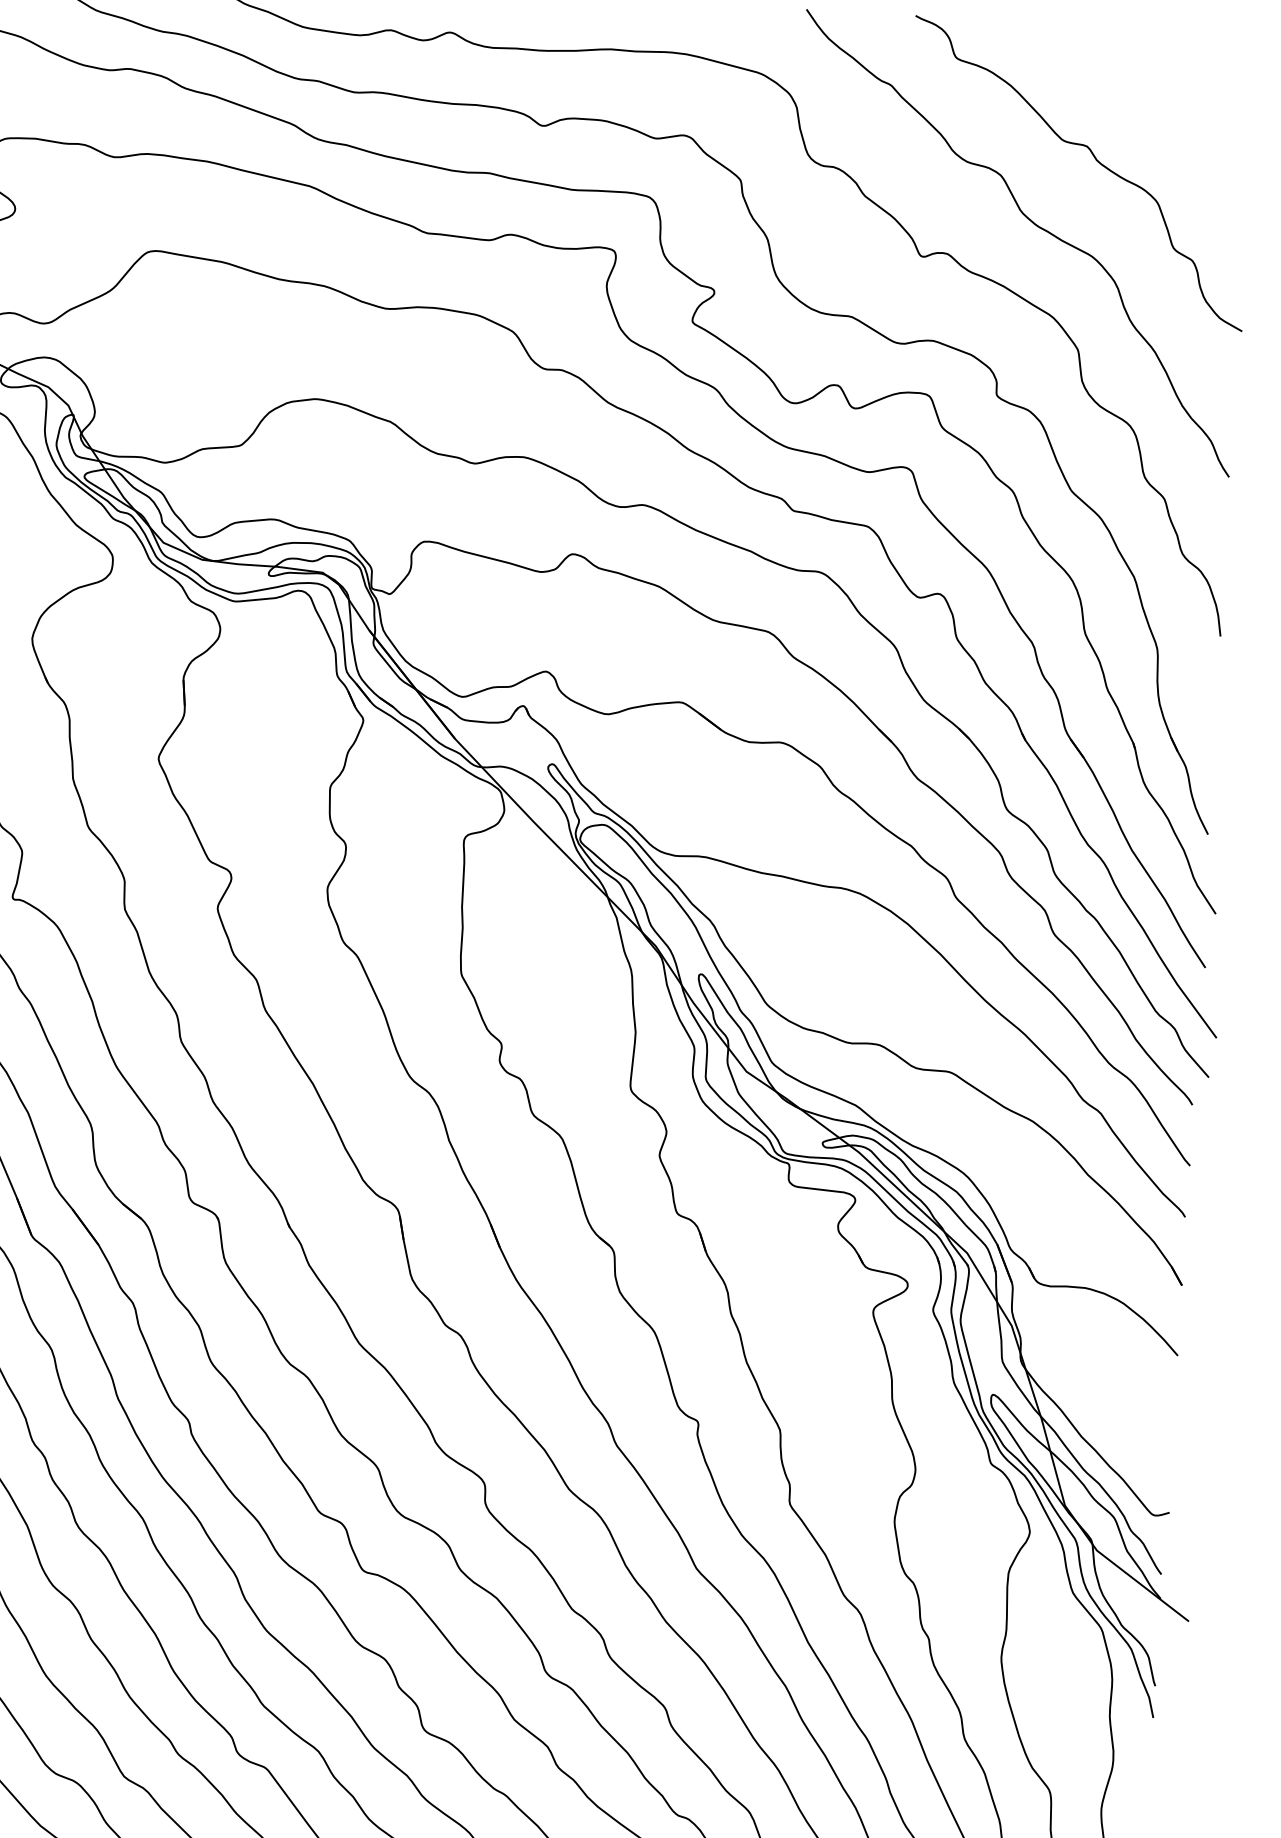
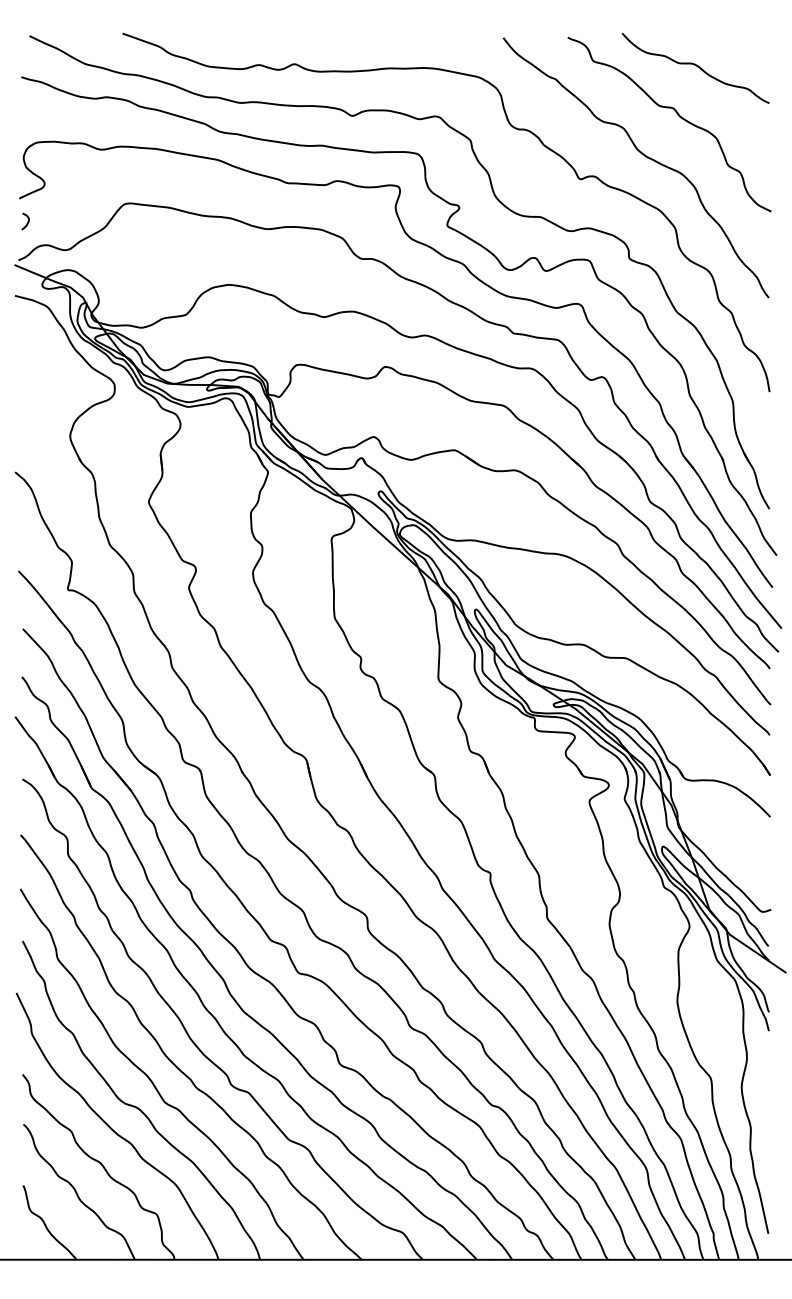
curve: (1130, 77) -> (696, 66), added

